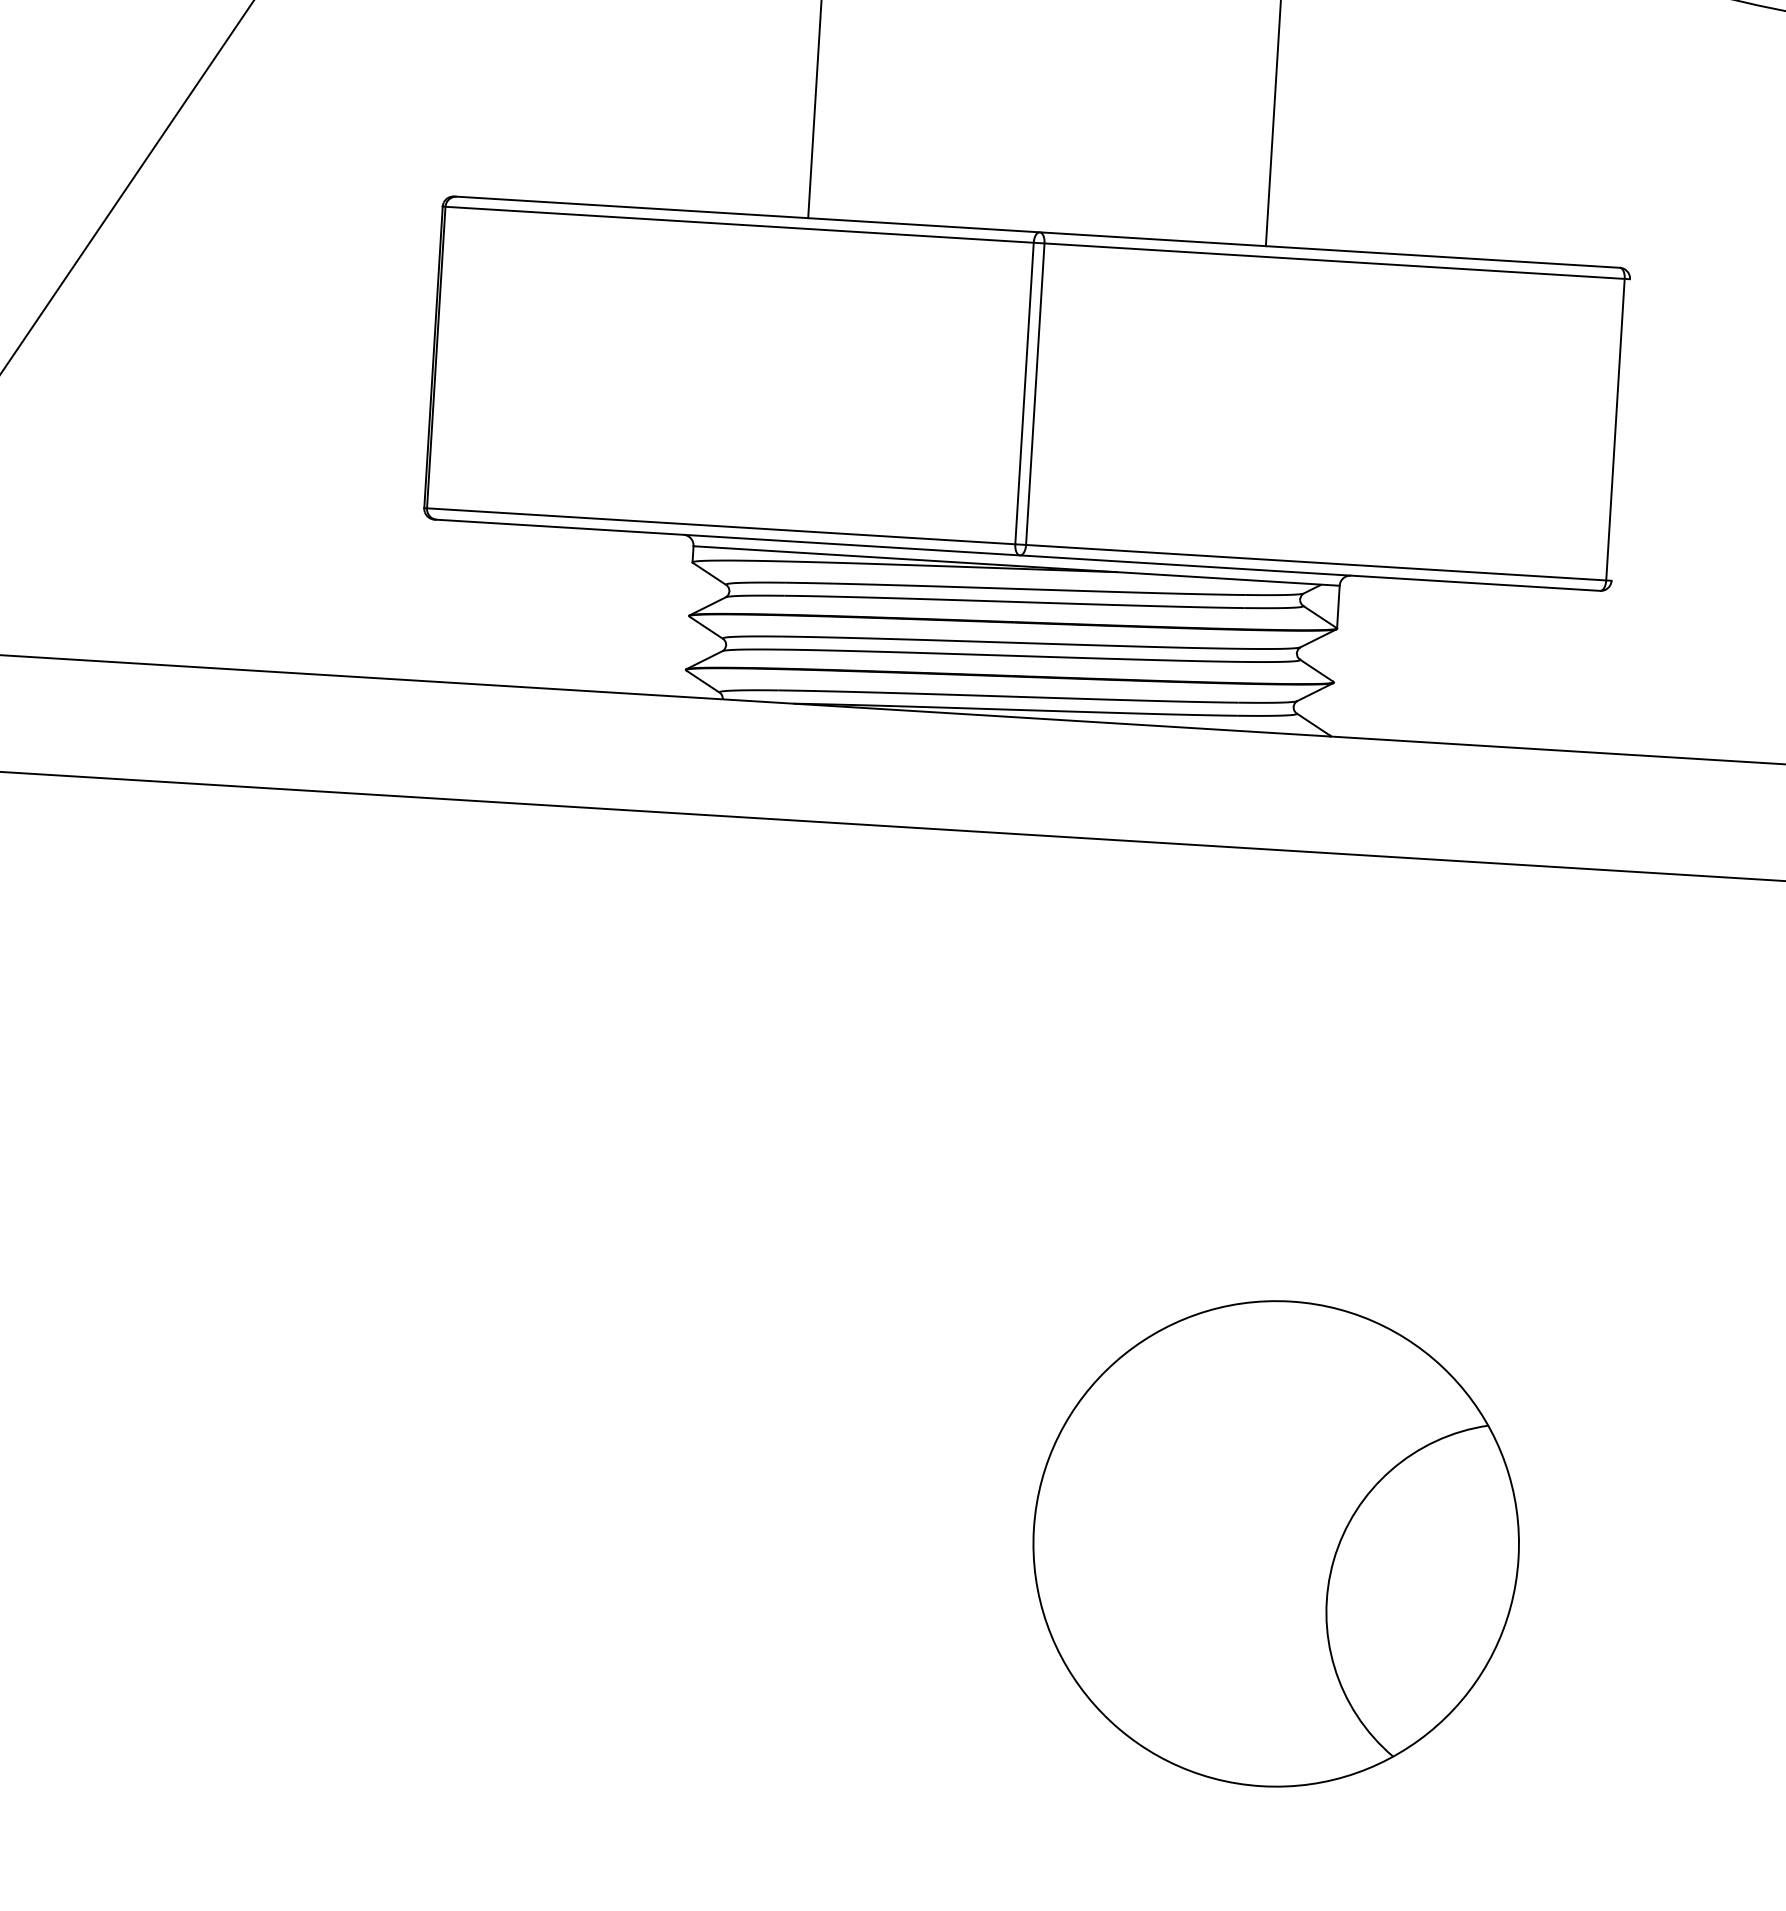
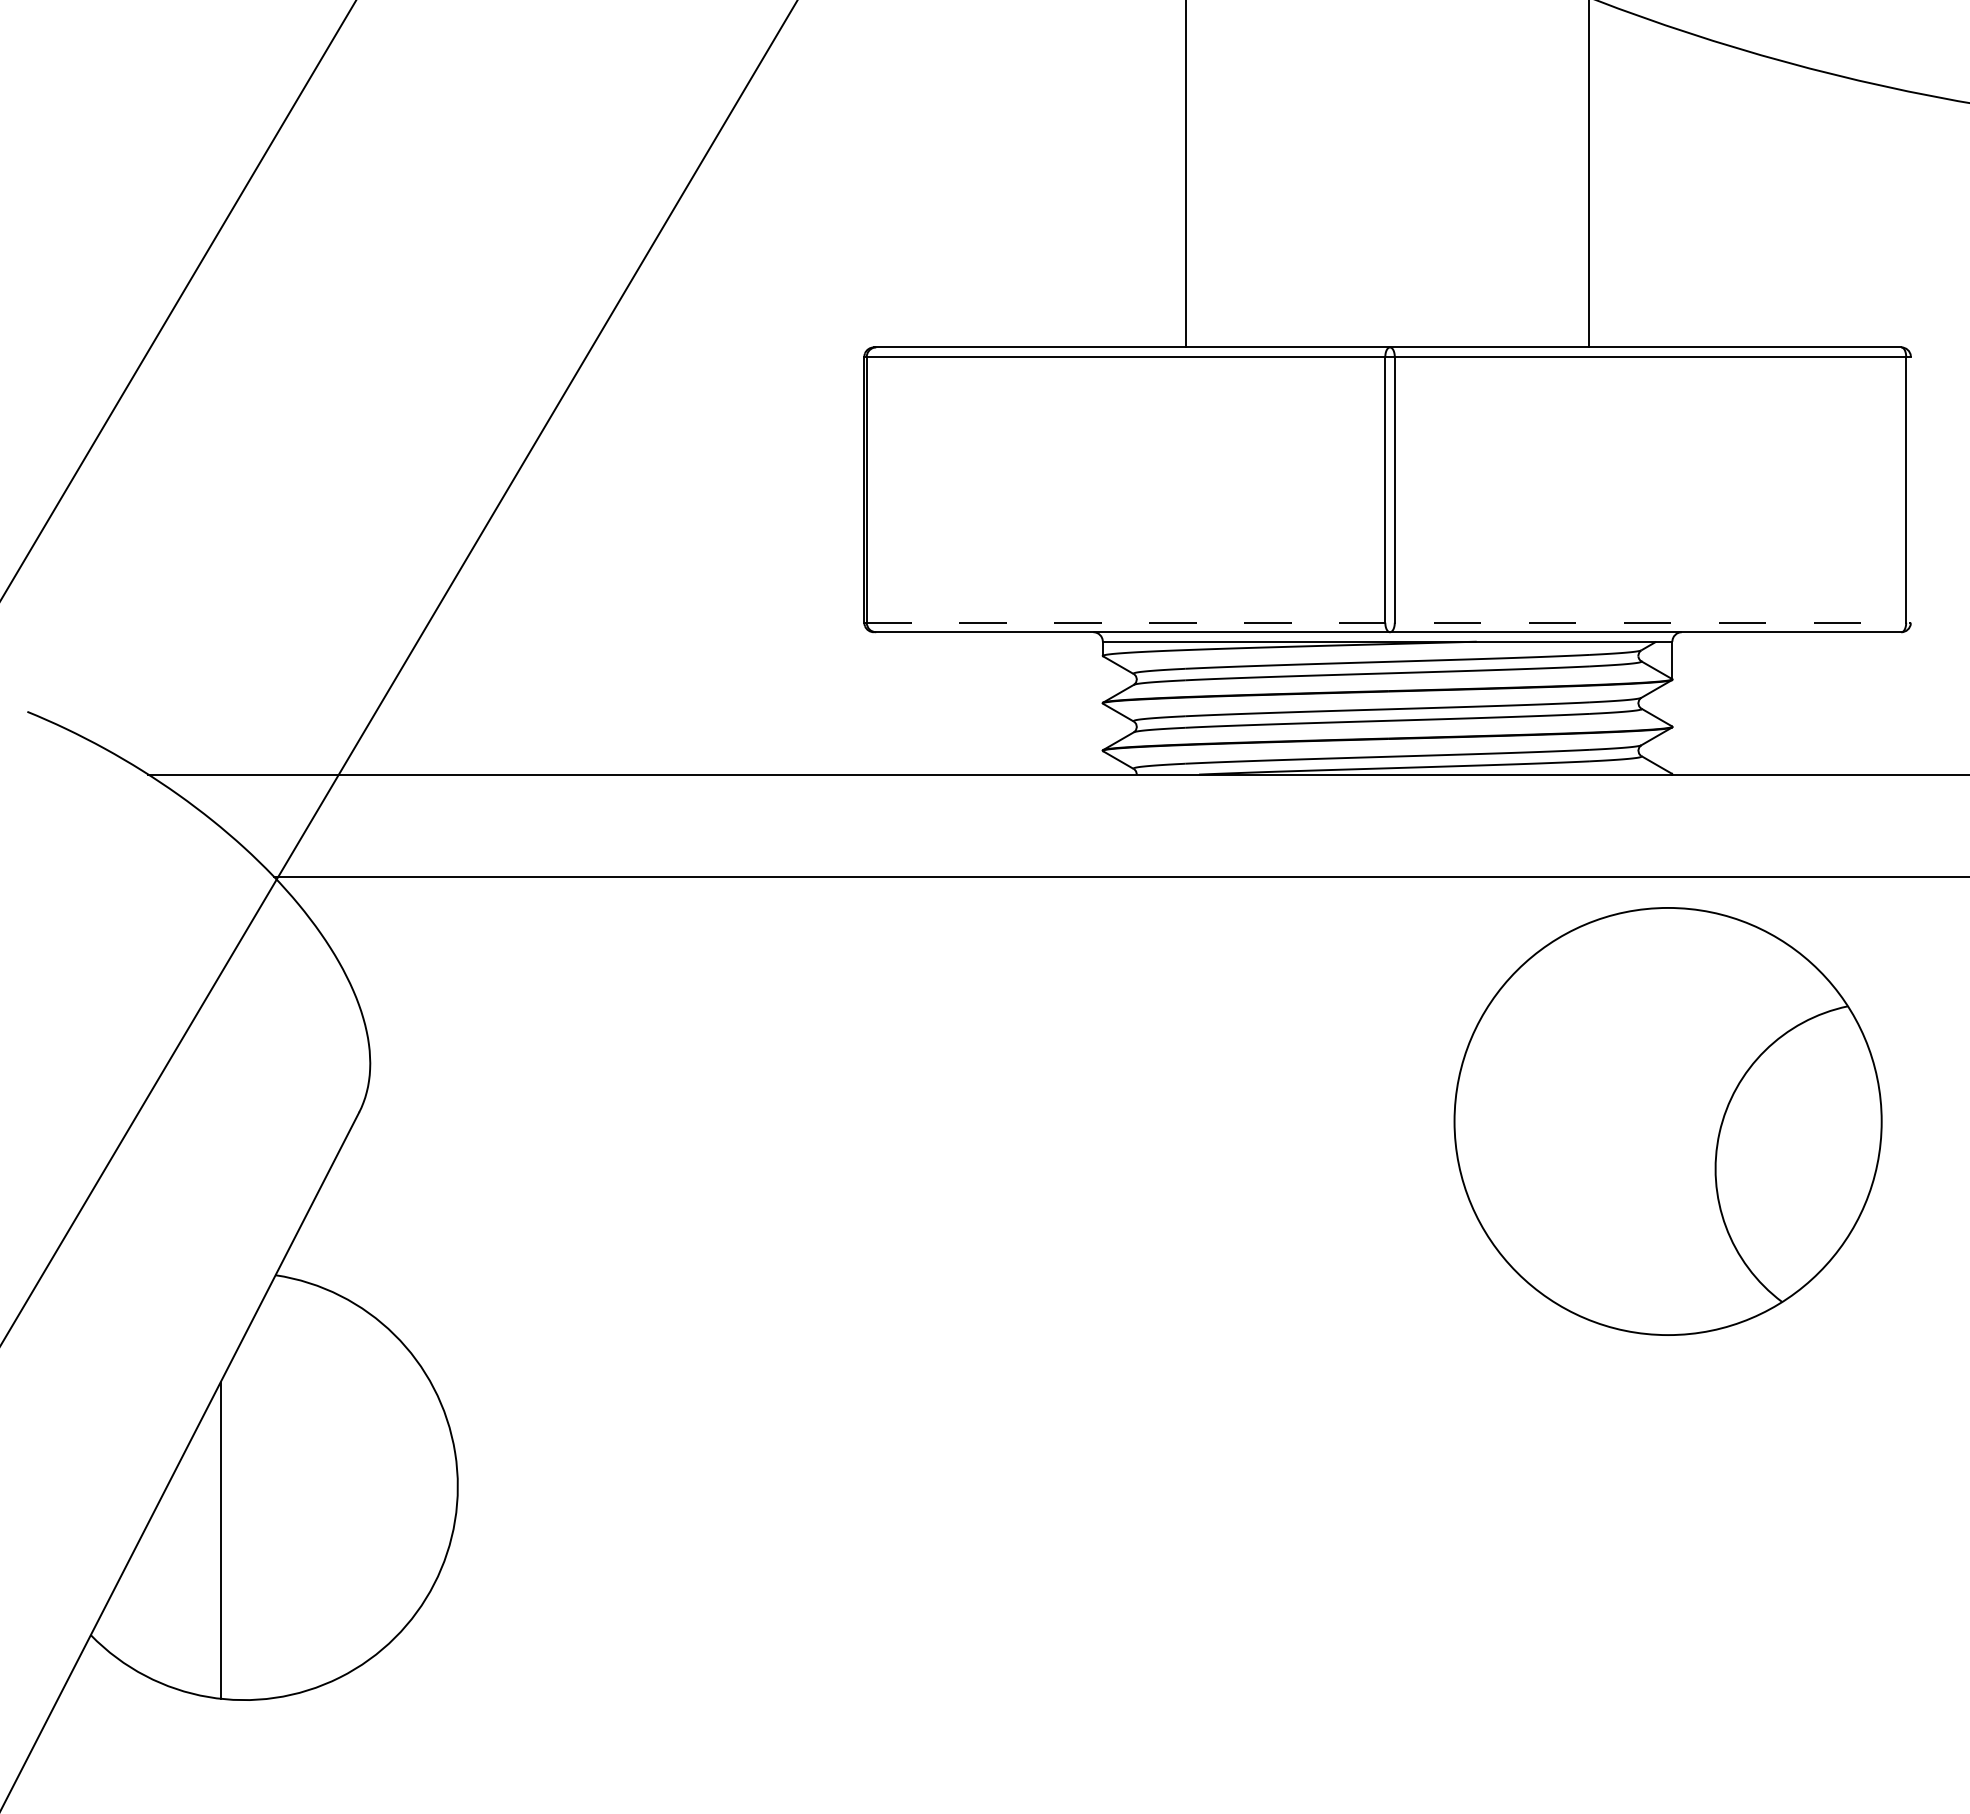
line: (1018, 544) -> (1388, 622), solid -> dashed
part: (1275, 1543) -> (1667, 1121), moved

